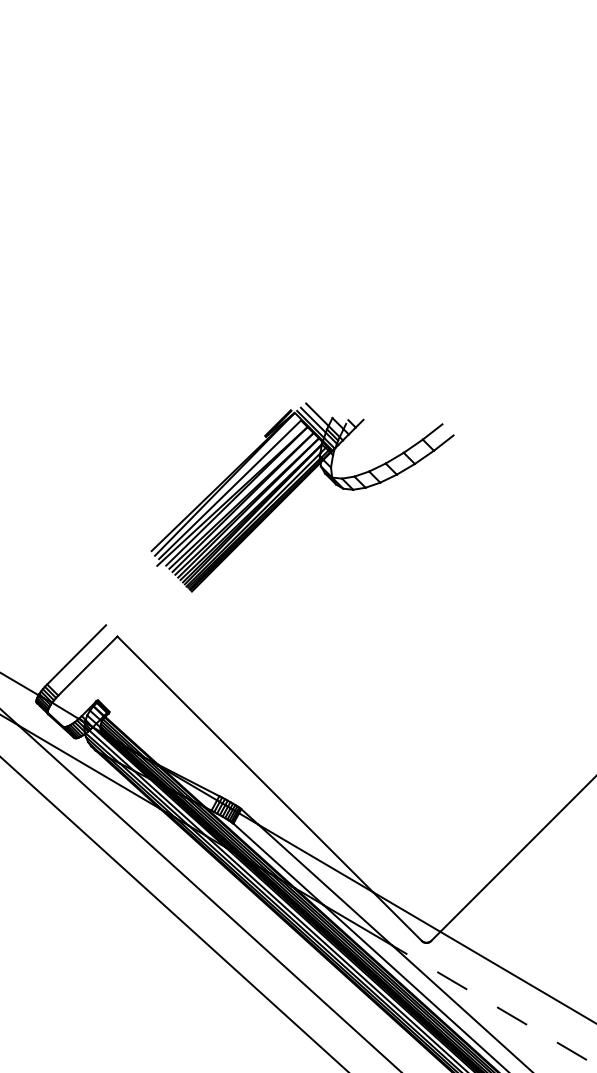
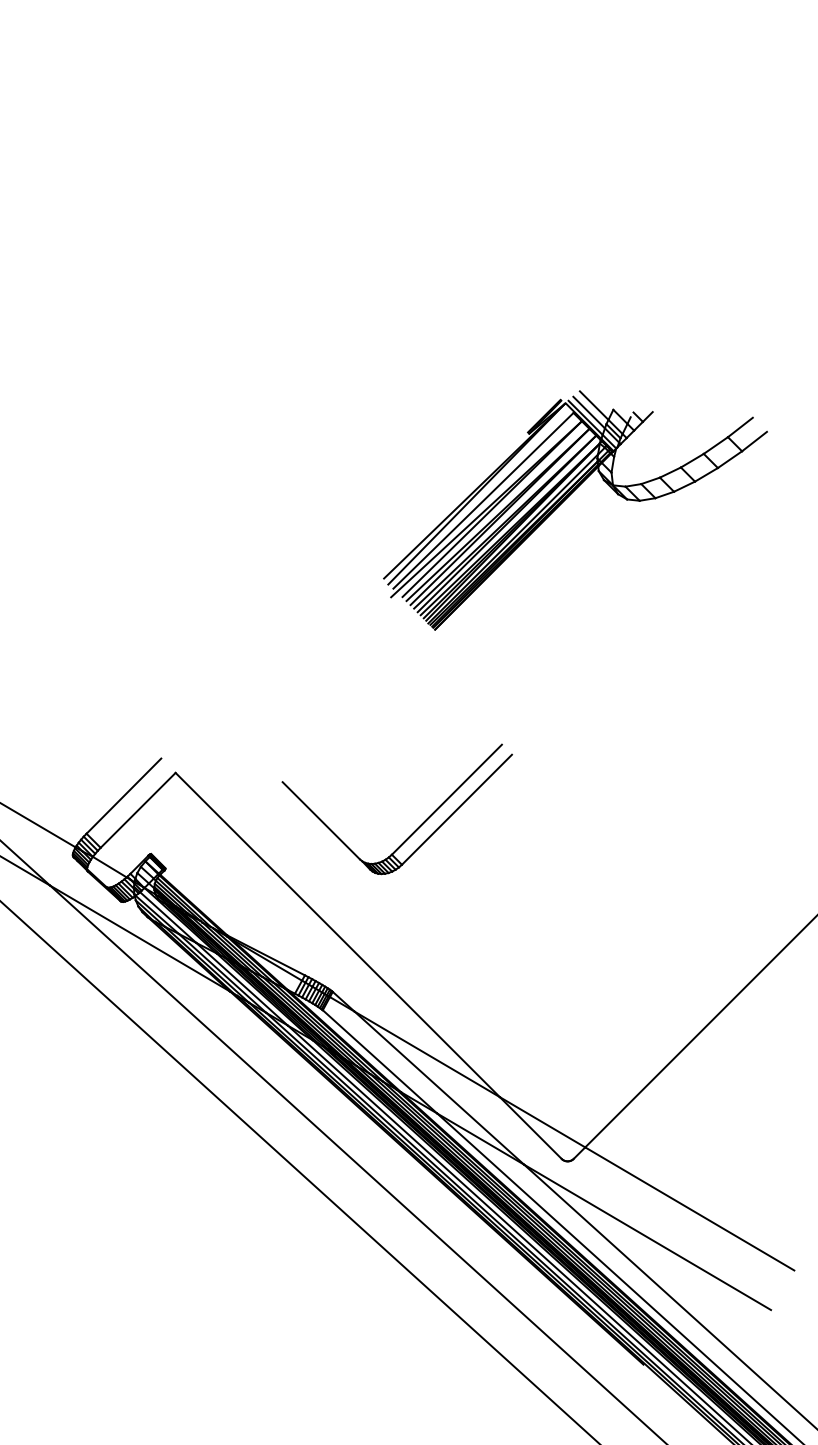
part: (294, 489) -> (565, 500), moved
part: (307, 680) -> (416, 828), added
line: (489, 1002) -> (647, 1237), dashed -> solid

